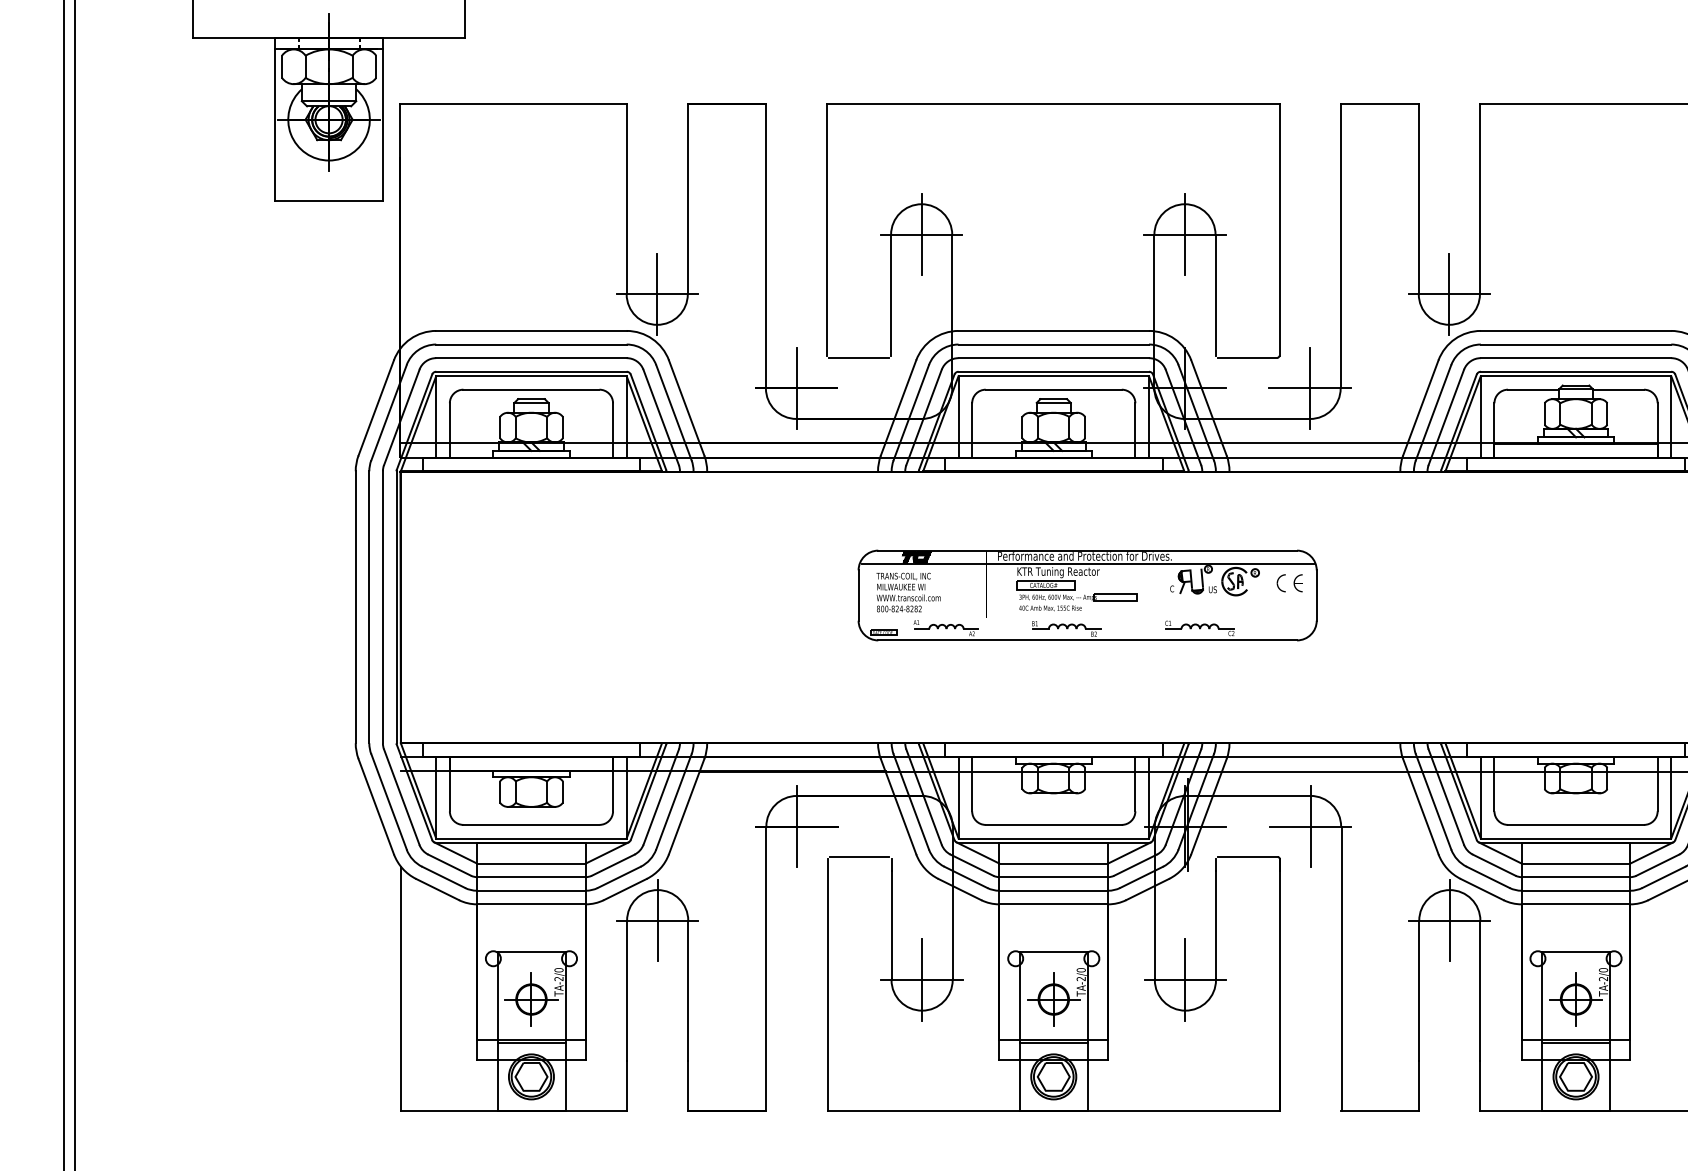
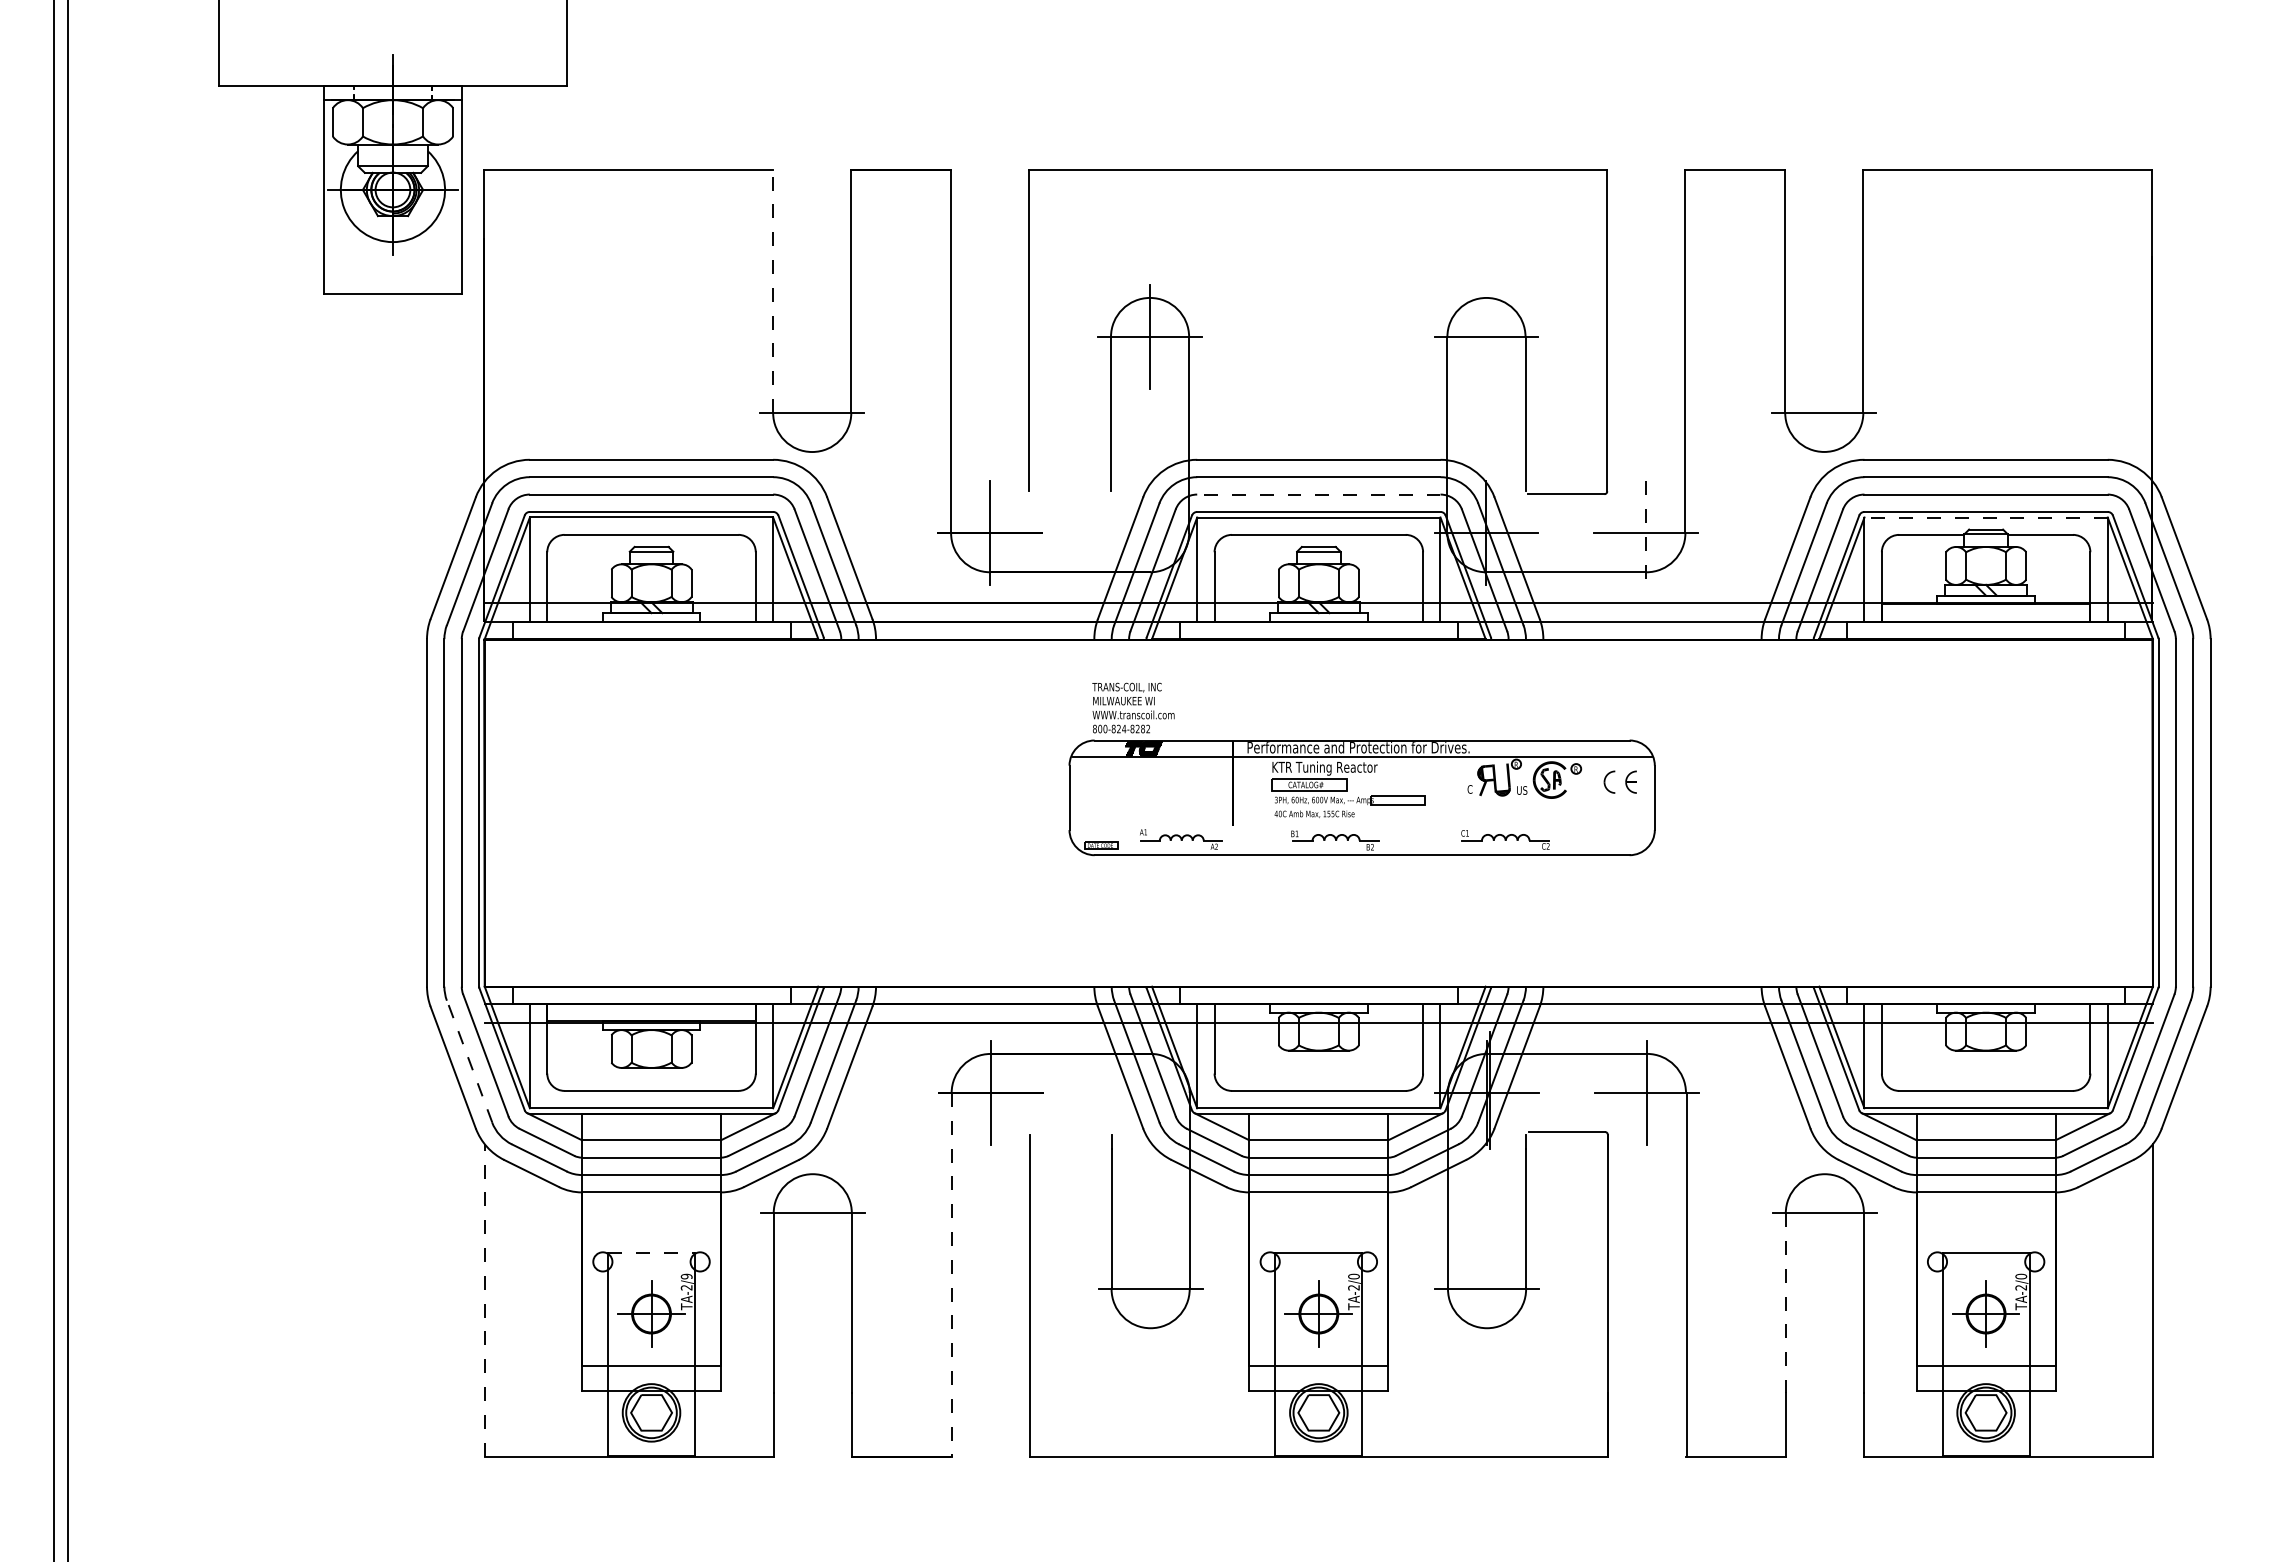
line: (626, 199) -> (773, 291), solid -> dashed
line: (1184, 234) -> (1486, 336), removed
line: (657, 293) -> (812, 412), removed
line: (1449, 293) -> (1824, 412), removed
line: (859, 358) -> (1070, 494), removed
line: (1053, 358) -> (1318, 494), solid -> dashed
line: (1576, 376) -> (1986, 517), solid -> dashed
line: (1310, 388) -> (1646, 533), solid -> dashed
text: (908, 592) -> (1133, 707), moved
line: (388, 801) -> (469, 1061), solid -> dashed
line: (859, 857) -> (1070, 1132), removed
line: (657, 920) -> (812, 1213), removed
line: (1449, 920) -> (1824, 1213), removed
line: (532, 952) -> (652, 1253), solid -> dashed
line: (766, 968) -> (951, 1274), solid -> dashed
text: (558, 970) -> (686, 1276), TA-2/0 -> TA-2/9
line: (922, 980) -> (1150, 1289), removed
line: (1185, 980) -> (1487, 1289), removed
line: (400, 988) -> (484, 1299), solid -> dashed
line: (1419, 990) -> (1785, 1302), solid -> dashed
line: (531, 1042) -> (651, 1369), removed
line: (1053, 1042) -> (1318, 1369), removed
line: (1575, 1042) -> (1985, 1369), removed

